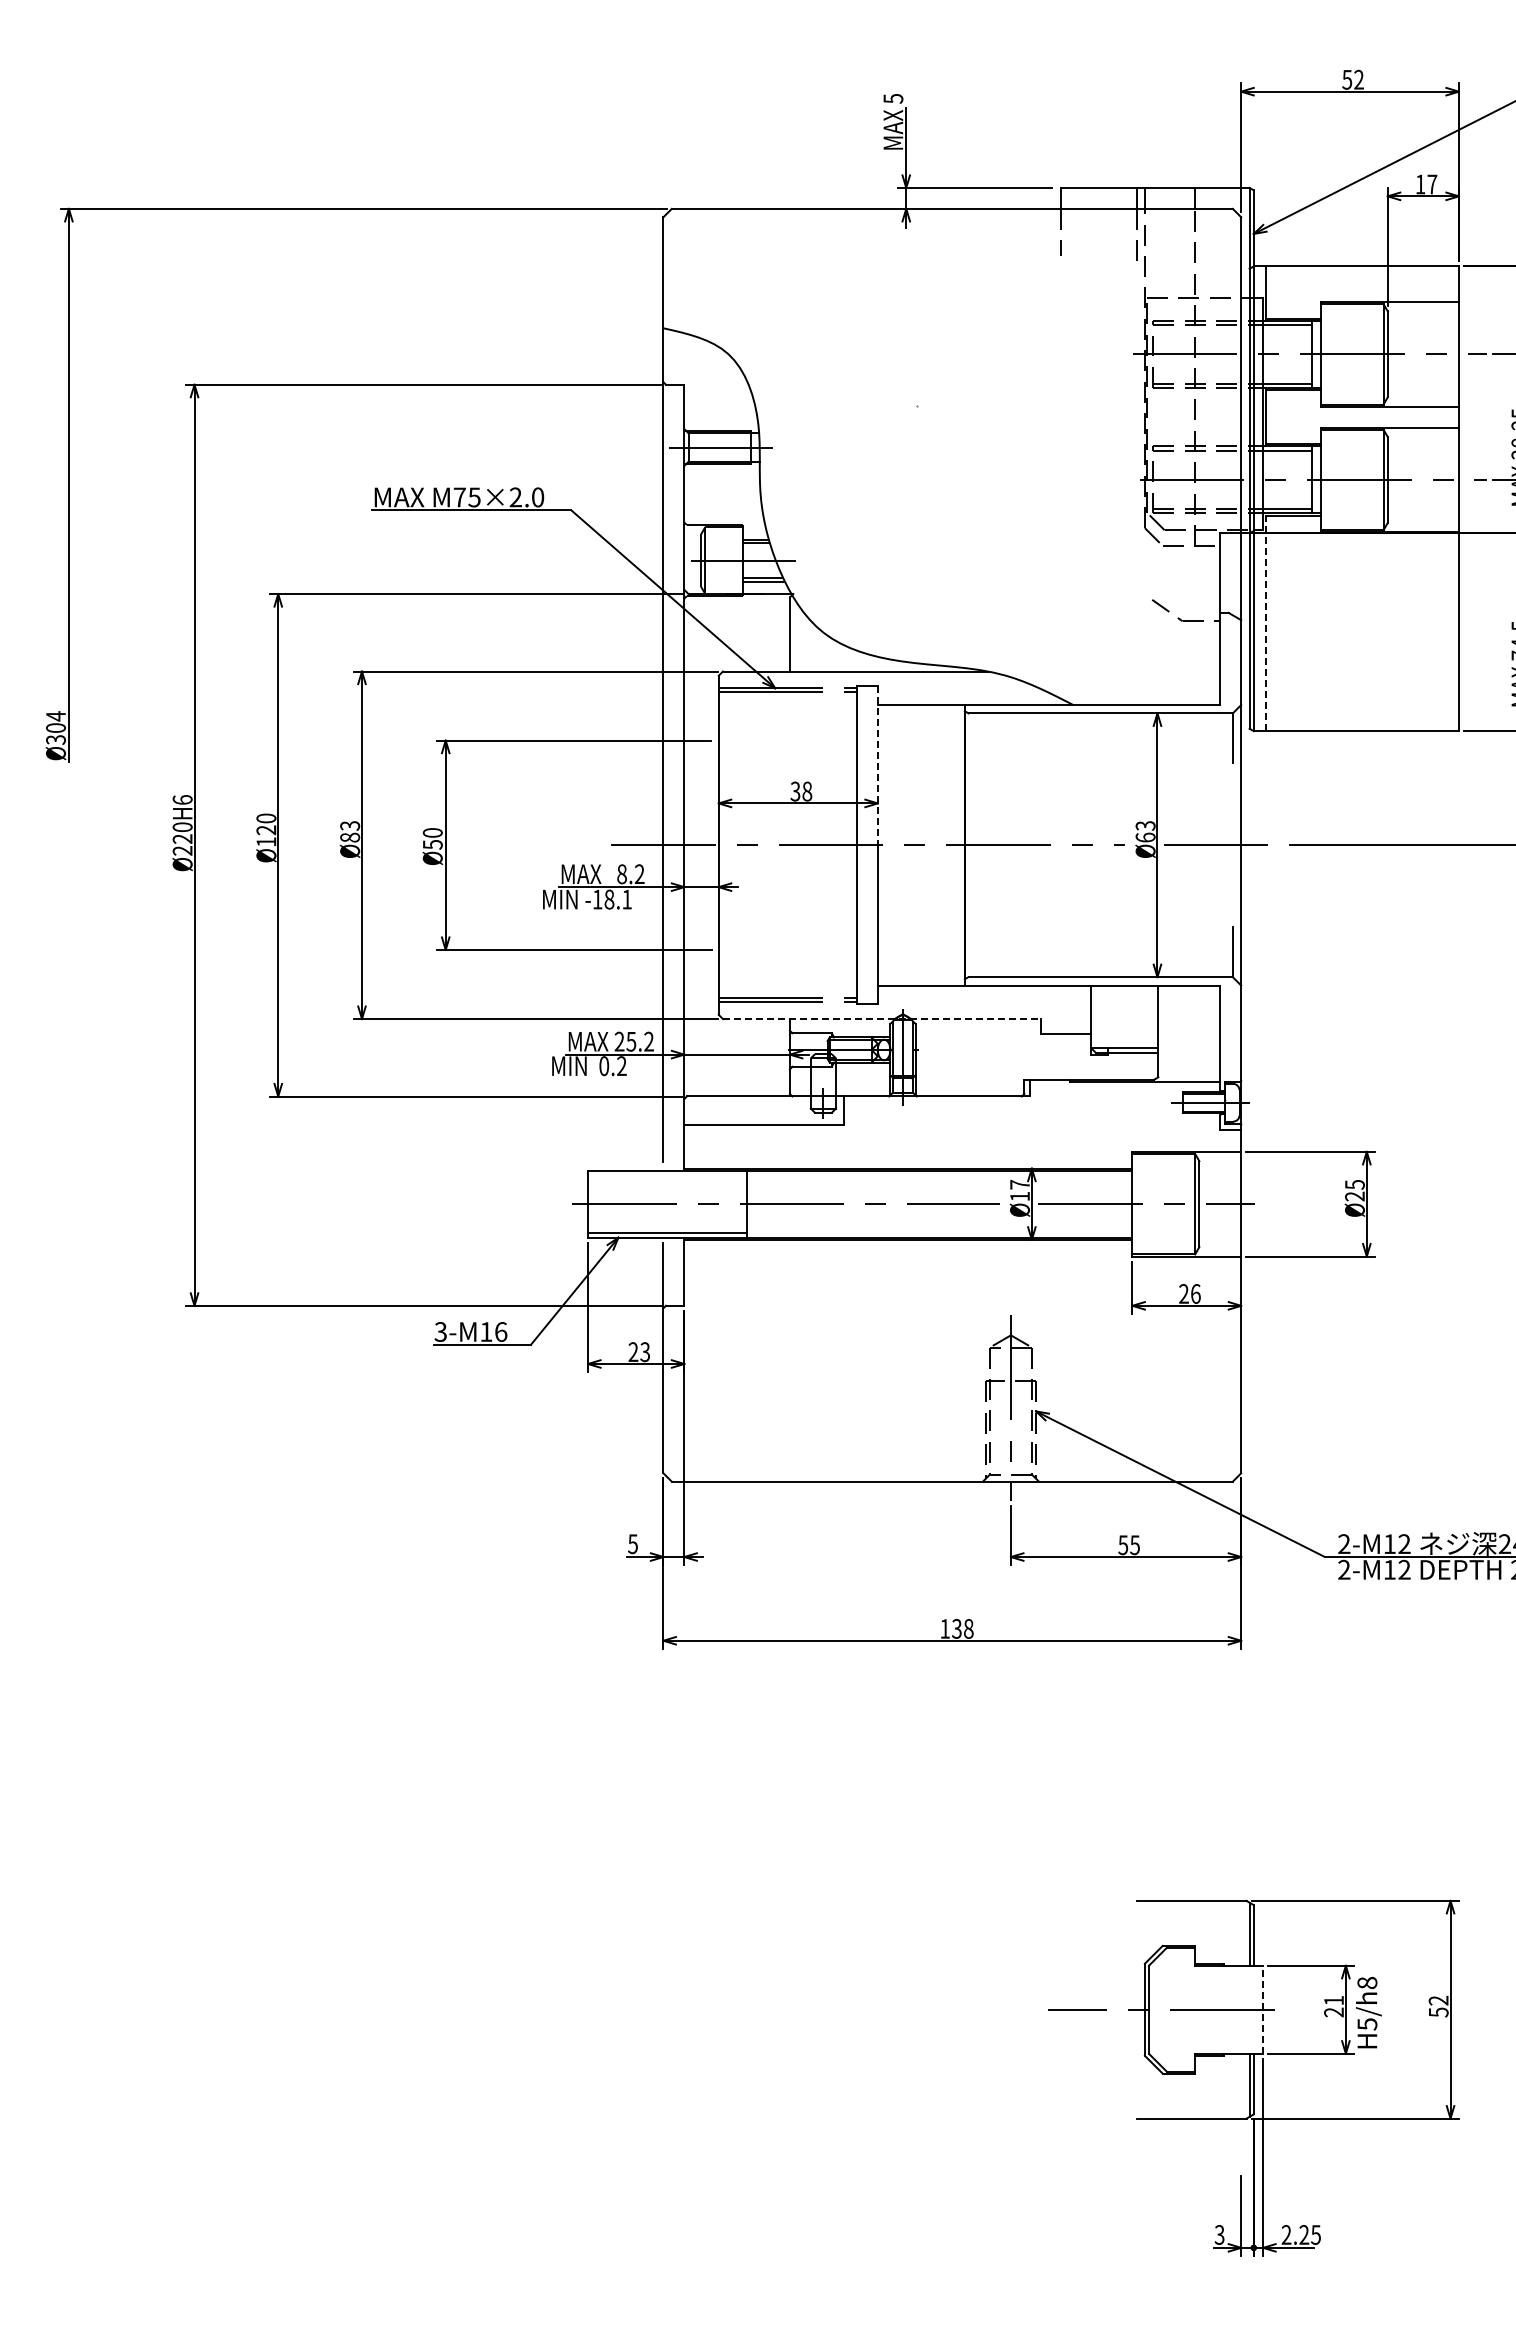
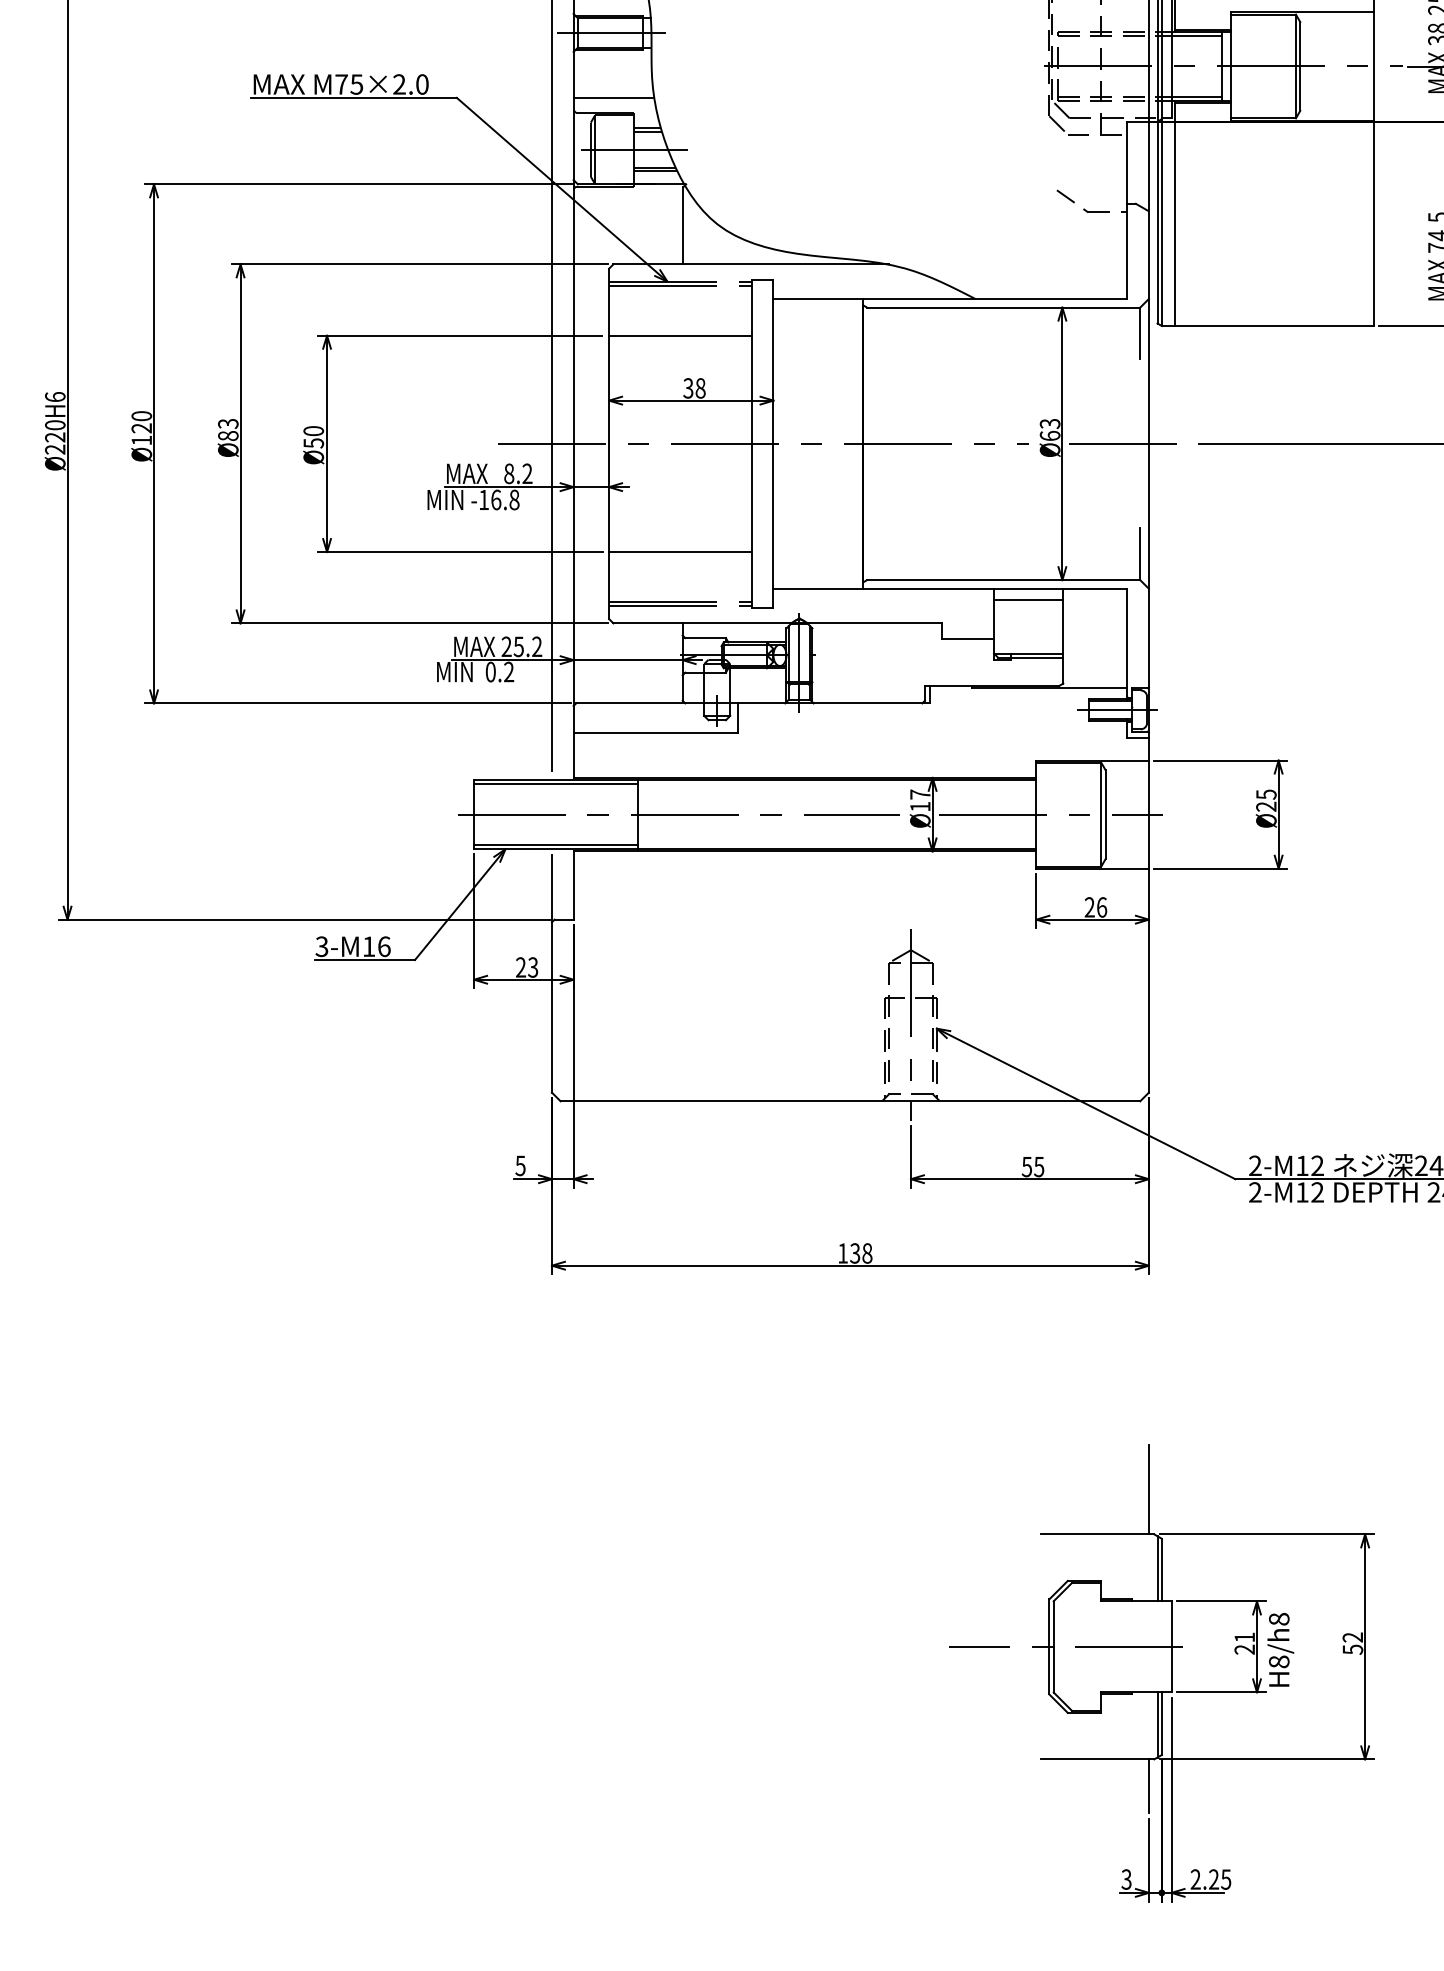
line: (723, 510) -> (614, 98), added
line: (1266, 622) -> (1175, 213), dashed -> solid
line: (787, 740) -> (680, 335), added
line: (877, 765) -> (773, 361), dashed -> solid
text: (618, 899) -> (505, 499), -18.1 -> -16.8
line: (787, 949) -> (680, 551), added
line: (1124, 996) -> (1028, 600), added
line: (882, 1019) -> (778, 623), dashed -> solid
line: (667, 1174) -> (556, 783), added
line: (1241, 1857) -> (1149, 1489), added
line: (1263, 2009) -> (1171, 1646), dashed -> solid
text: (1367, 2024) -> (1279, 1662), H5/h8 -> H8/h8
line: (1241, 2144) -> (1149, 1786), added

